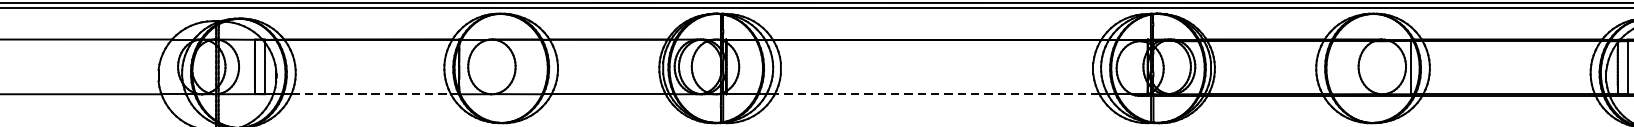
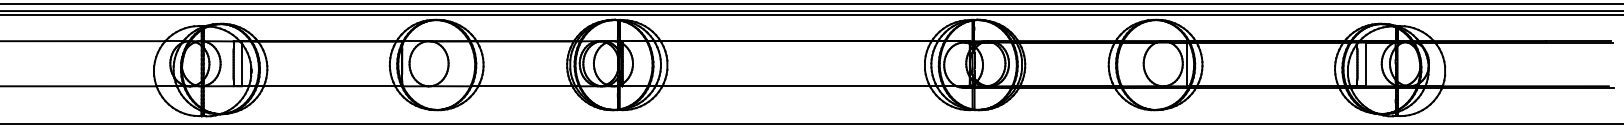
line: (371, 94) -> (329, 86), dashed -> solid
line: (937, 94) -> (796, 86), dashed -> solid

